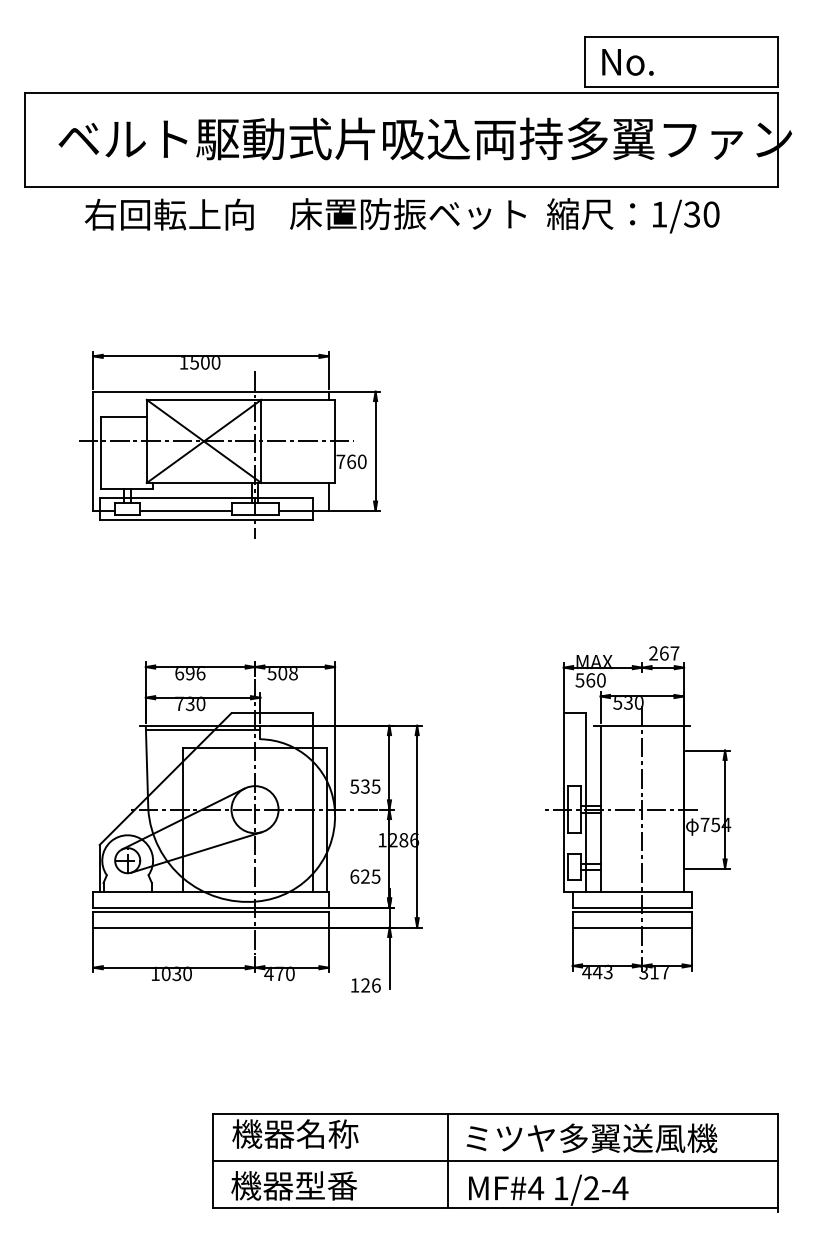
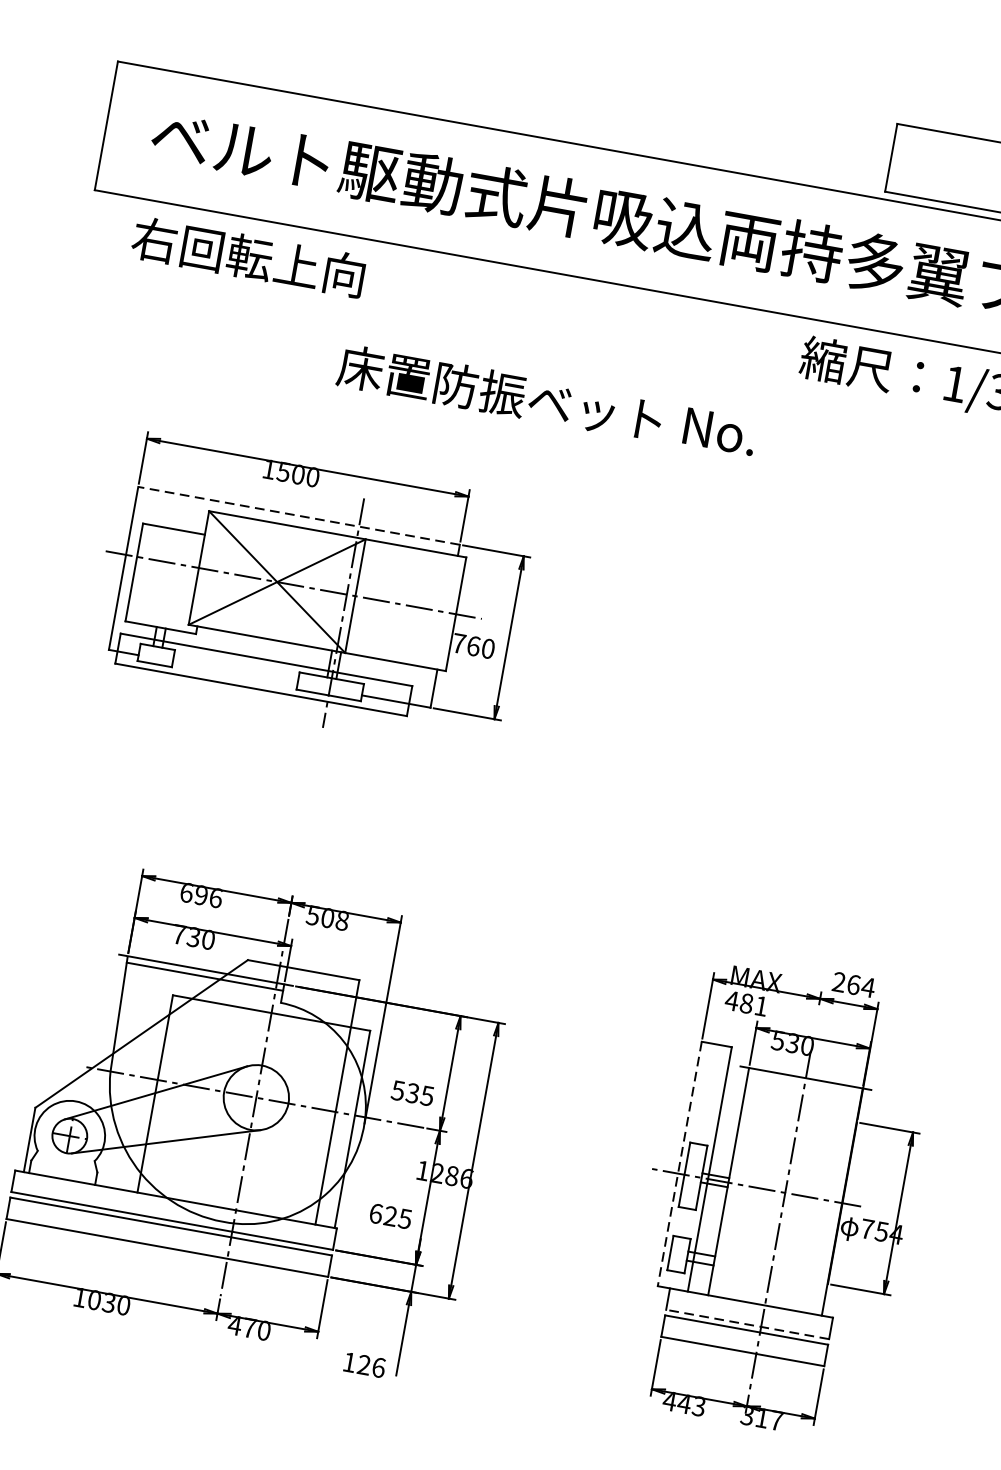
text: (627, 62) -> (719, 431), moved
text: (407, 213) -> (499, 392), moved
text: (168, 214) -> (247, 256), moved
line: (211, 391) -> (299, 515), solid -> dashed
line: (185, 510) -> (234, 671), removed
text: (674, 653) -> (867, 987), 267 -> 264
text: (590, 680) -> (746, 1003), 560 -> 481
line: (563, 803) -> (679, 1165), solid -> dashed
line: (632, 907) -> (747, 1324), solid -> dashed

